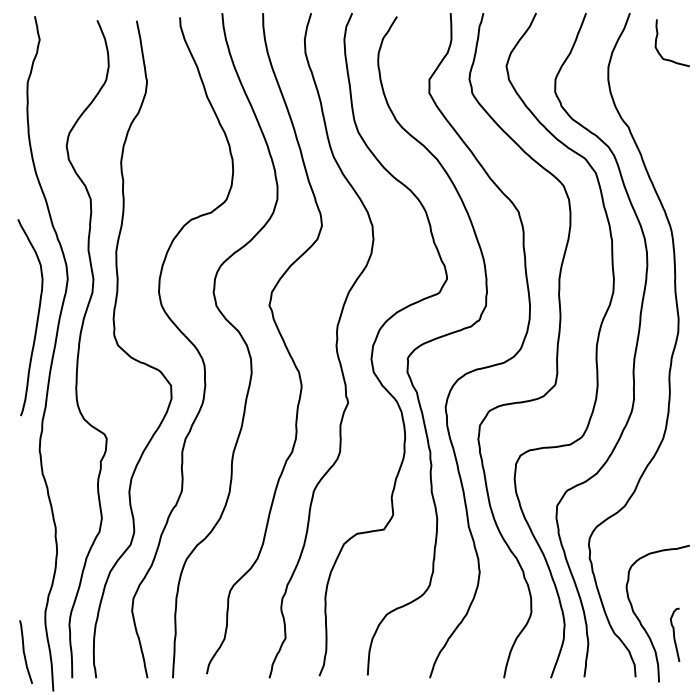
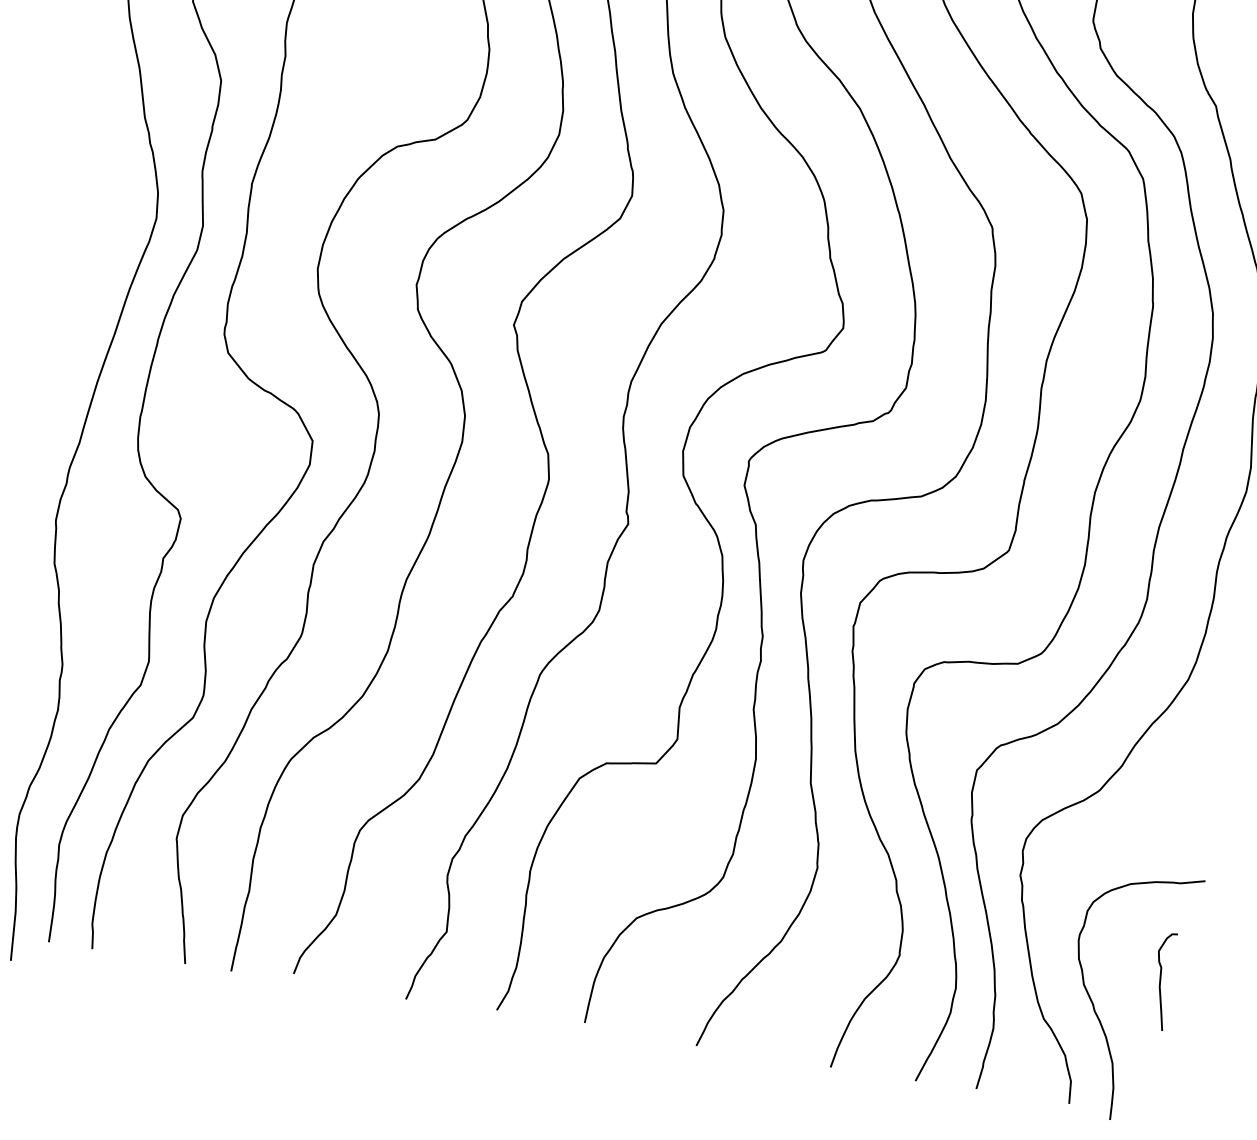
curve: (36, 319) -> (88, 282), removed
curve: (674, 634) -> (1161, 979), moved

